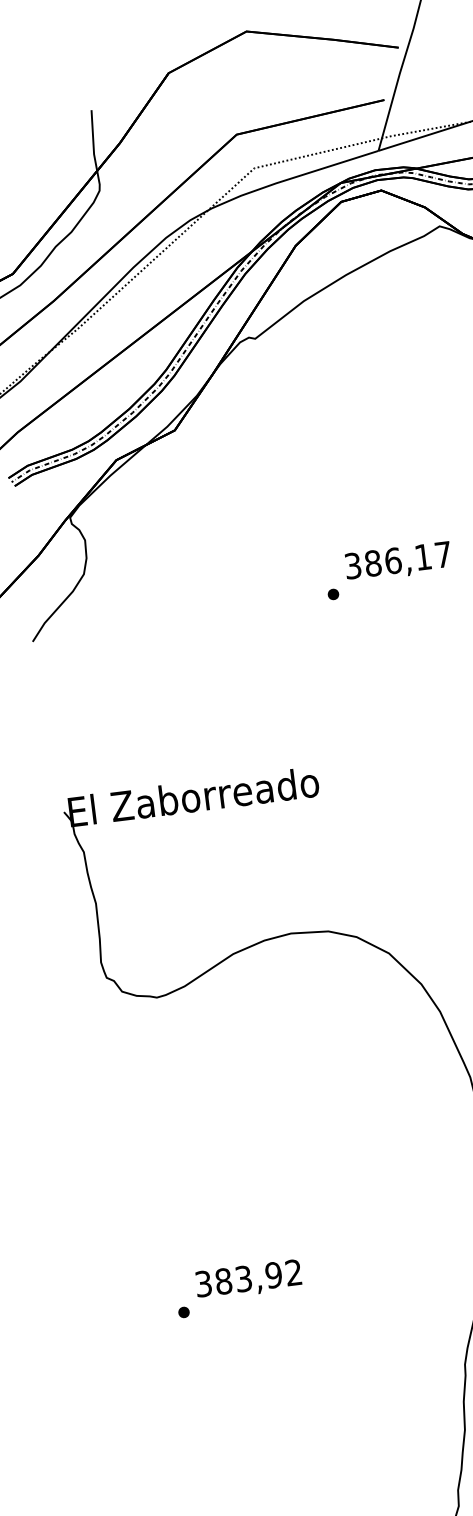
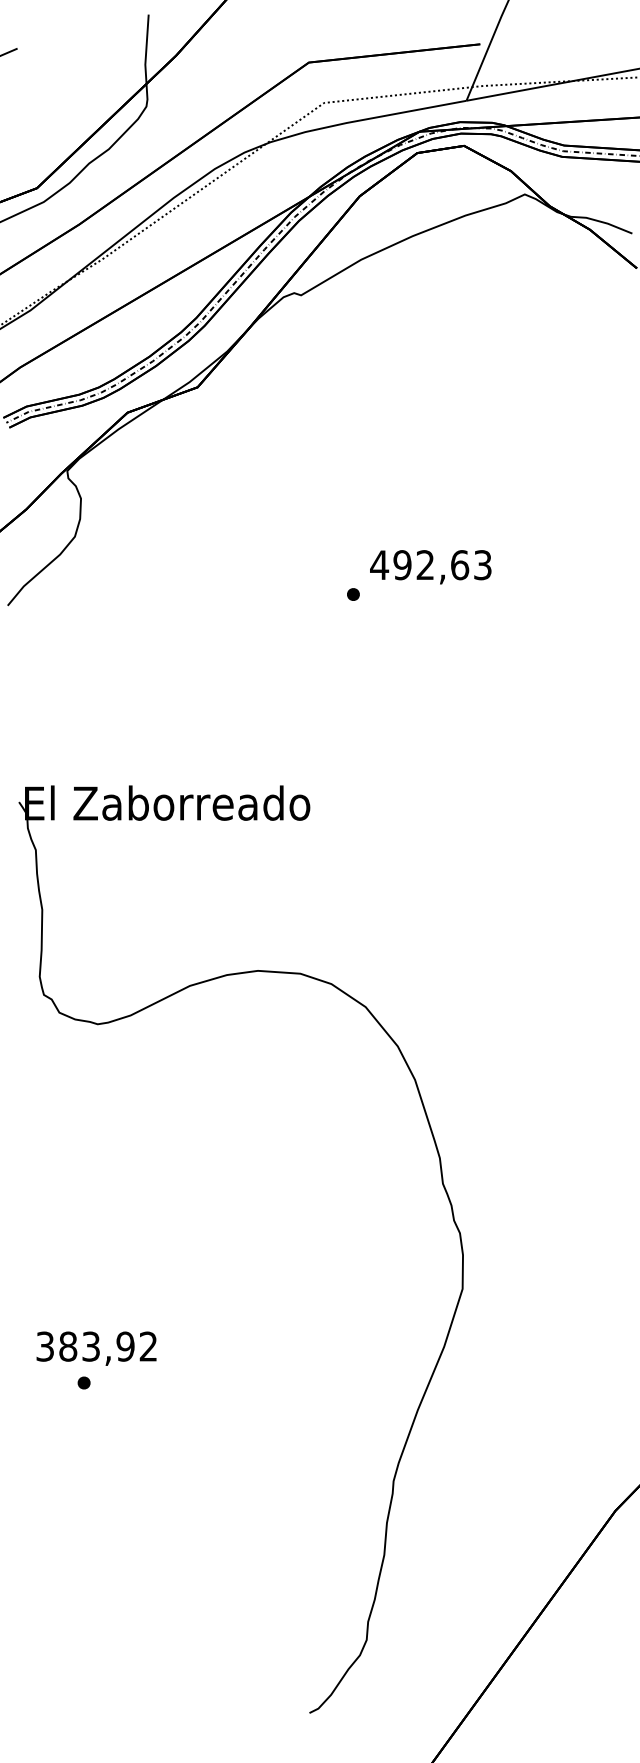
text: (397, 560) -> (430, 565), 386,17 -> 492,63
text: (248, 1279) -> (96, 1348), moved

